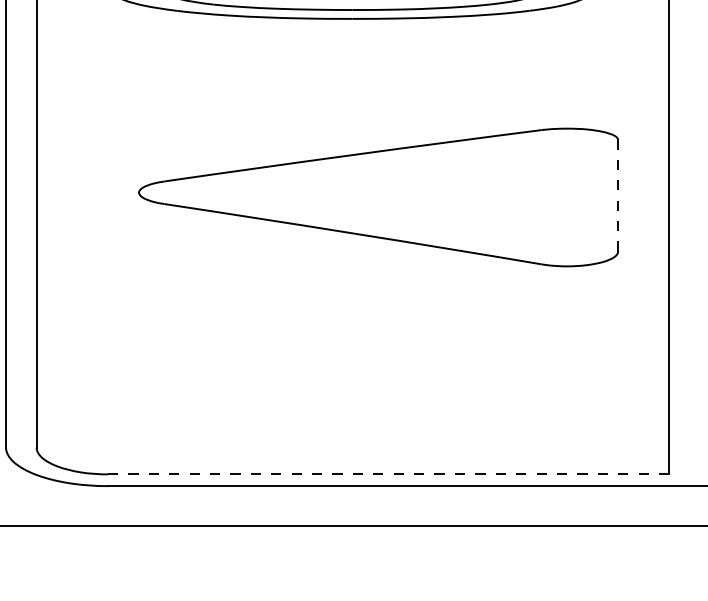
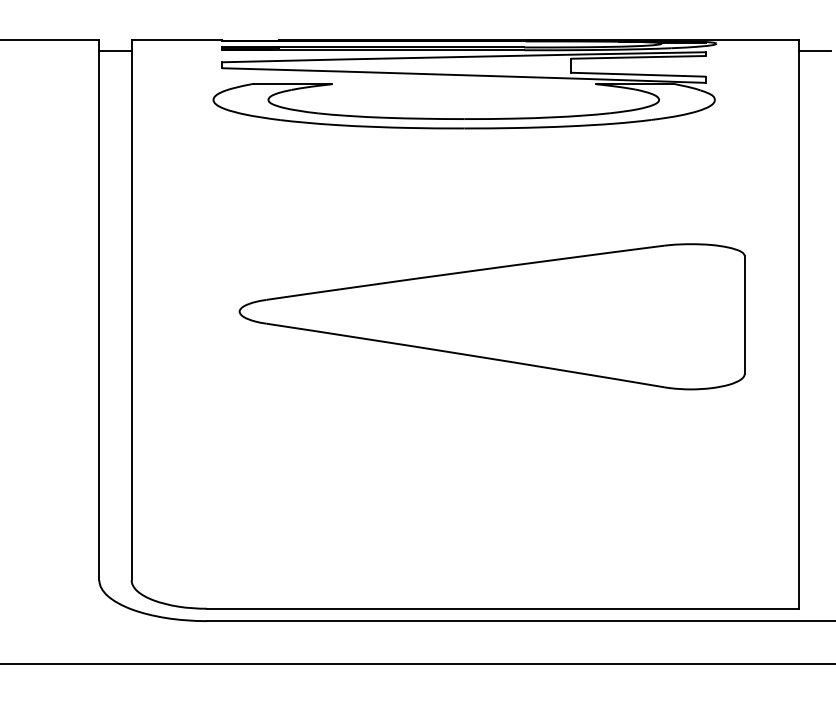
line: (617, 196) -> (744, 315), dashed -> solid
line: (388, 474) -> (502, 608), dashed -> solid

